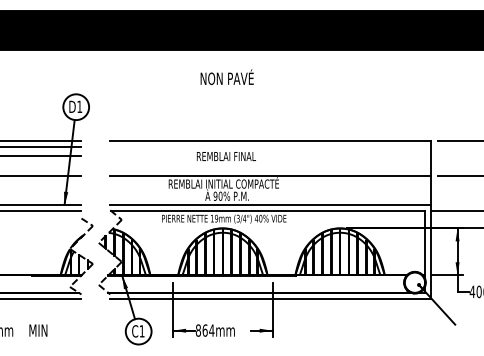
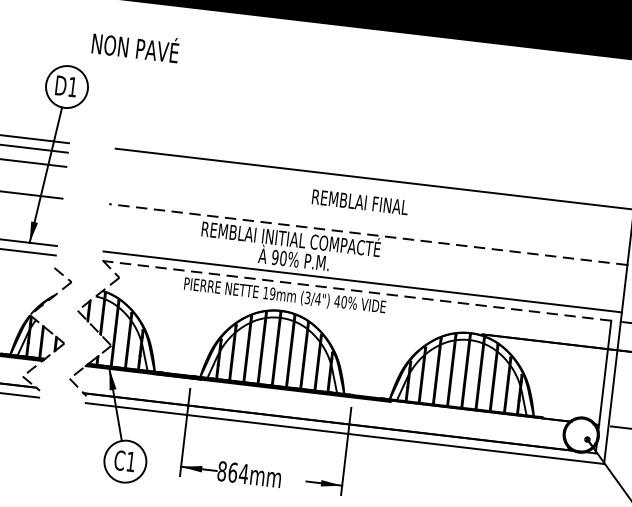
text: (226, 76) -> (134, 44), moved
text: (226, 156) -> (360, 202), moved
line: (270, 175) -> (368, 234), solid -> dashed
line: (267, 210) -> (356, 290), solid -> dashed

